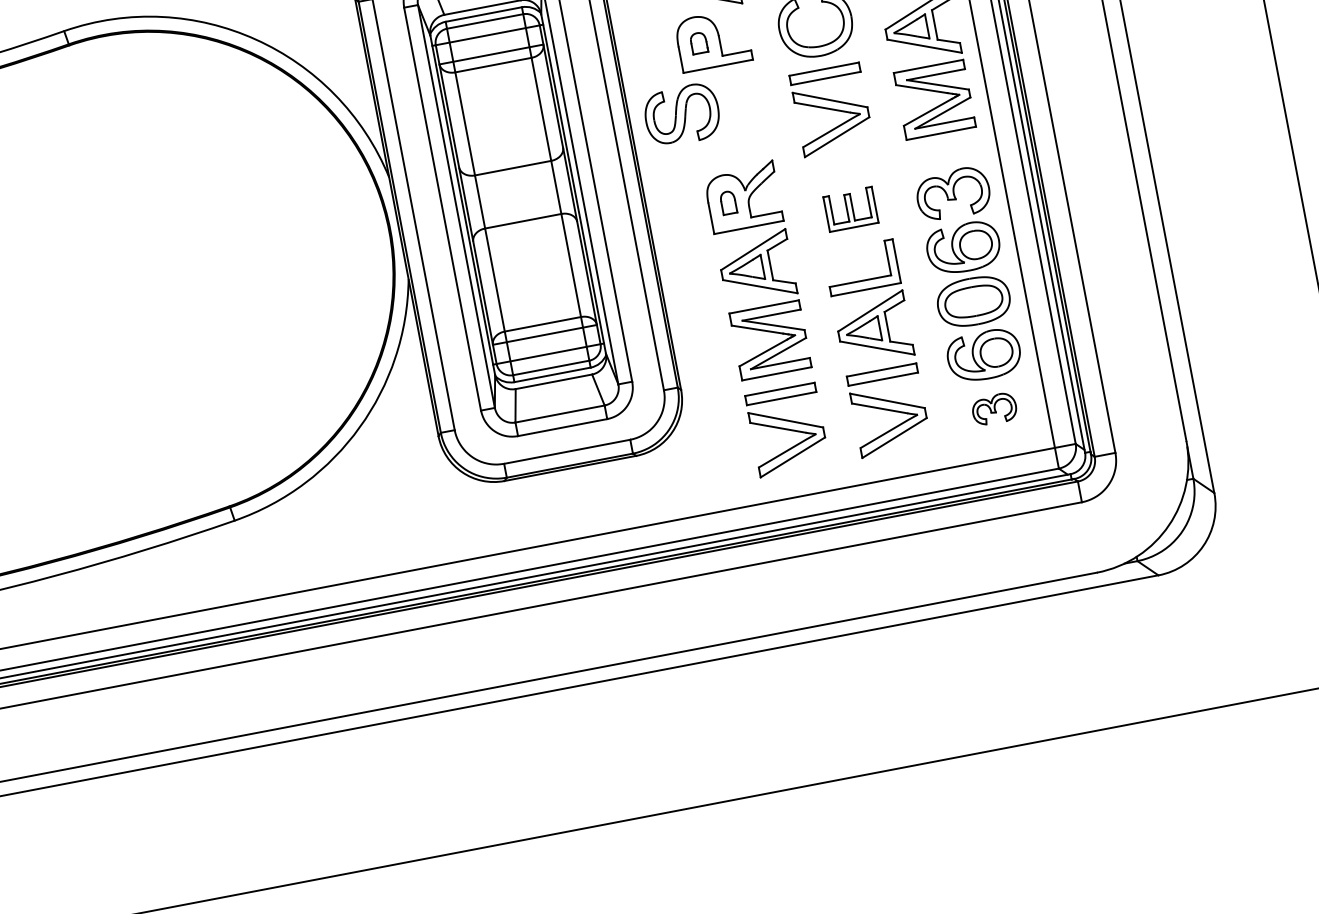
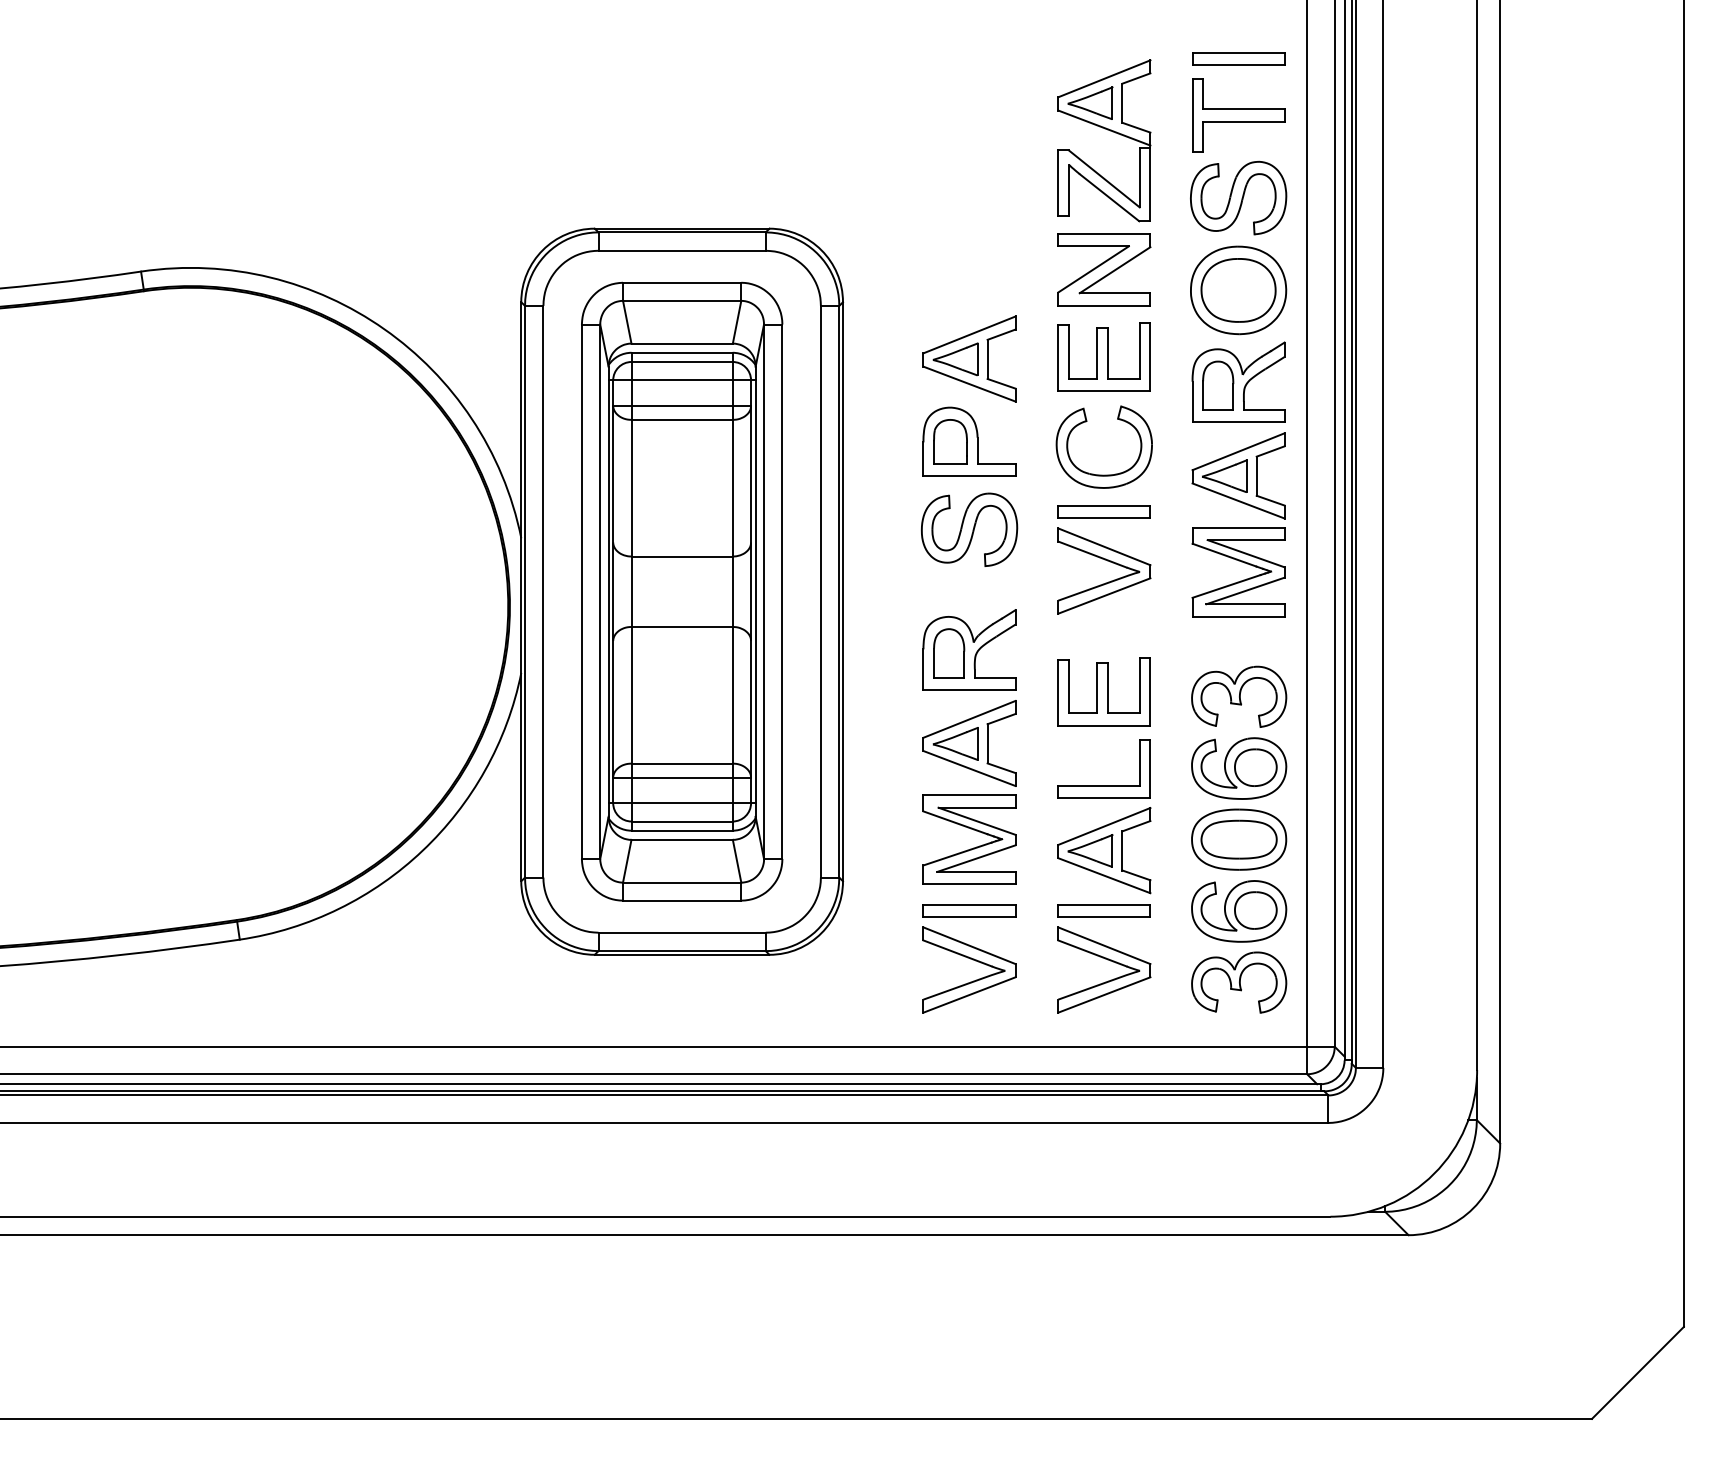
part: (698, 42) -> (950, 441), size x1.67
part: (682, 114) -> (969, 529), moved
part: (728, 202) -> (949, 653), size x1.67
part: (850, 209) -> (1103, 691), size x1.43
part: (994, 409) -> (1239, 982), size x1.67

